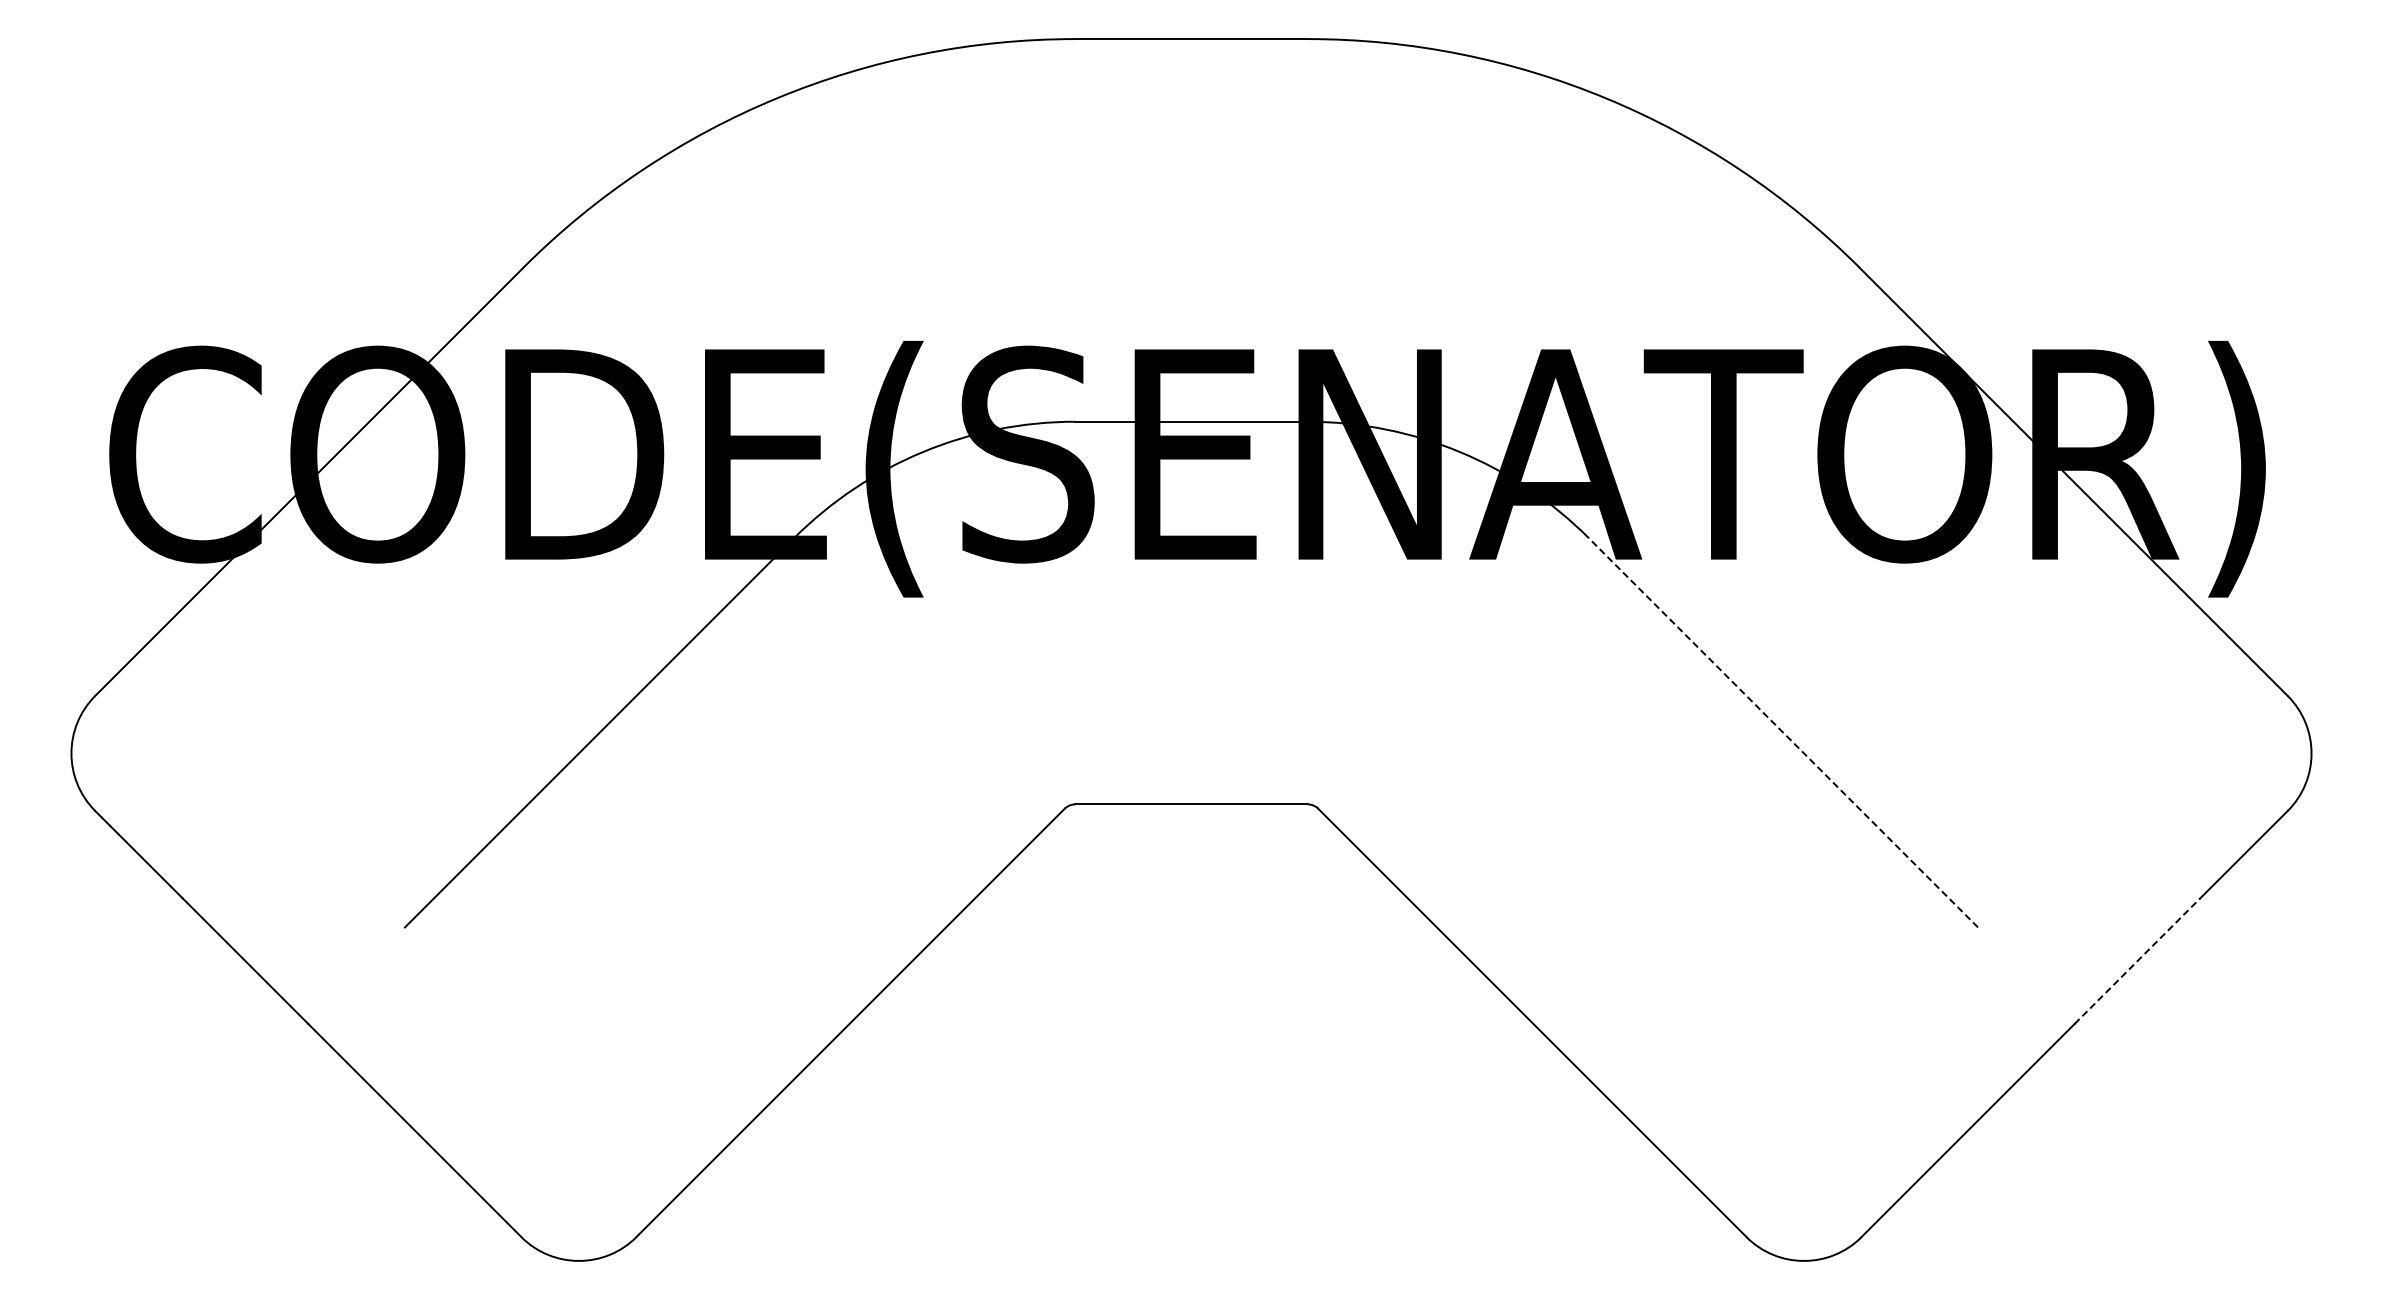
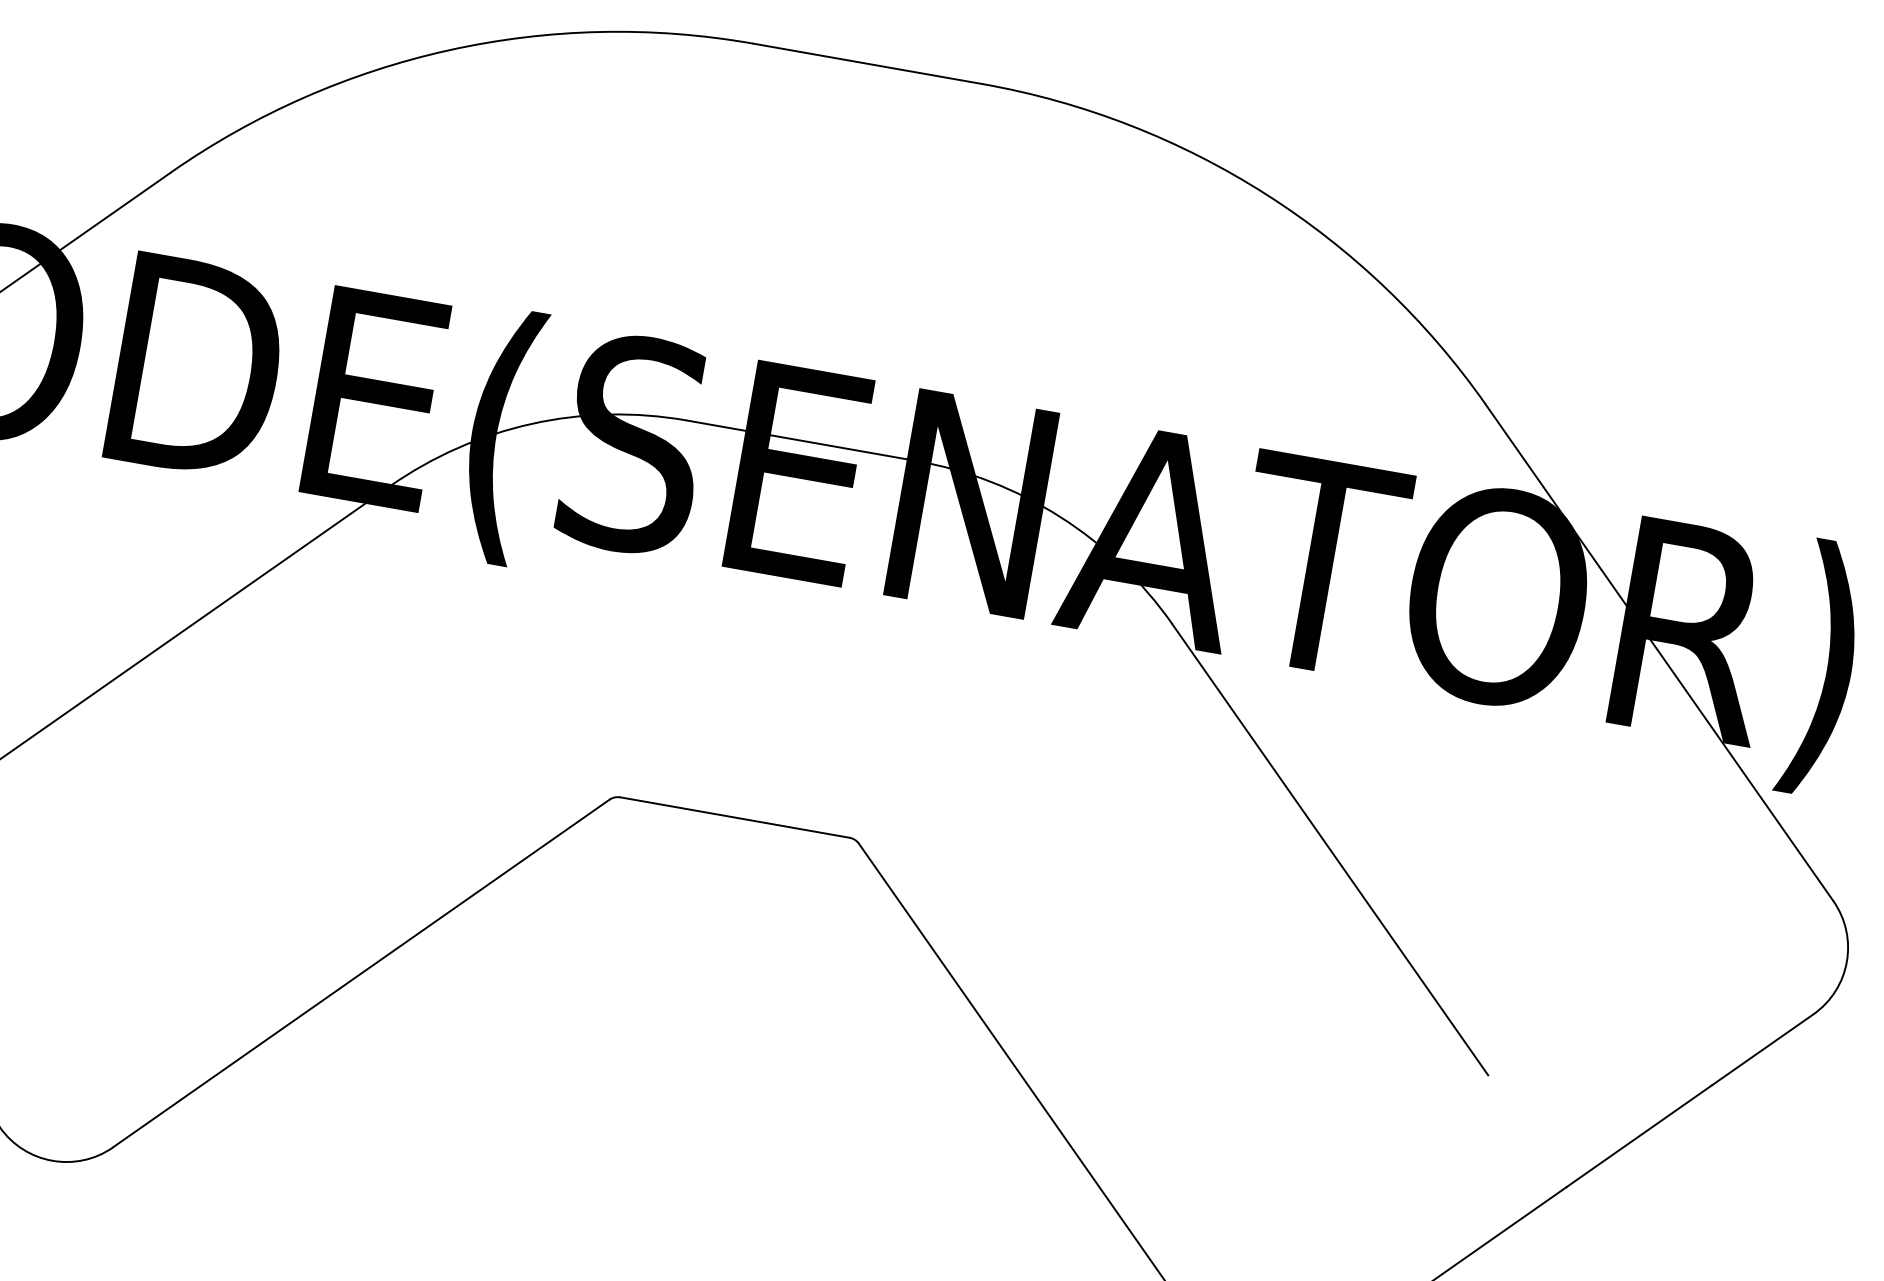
line: (1783, 732) -> (1330, 849), dashed -> solid
line: (2137, 961) -> (1639, 1136), dashed -> solid

